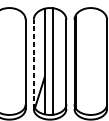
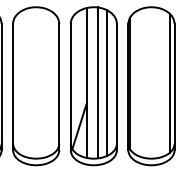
line: (59, 61) -> (106, 83), added
line: (104, 61) -> (170, 83), added
line: (33, 64) -> (70, 86), dashed -> solid

